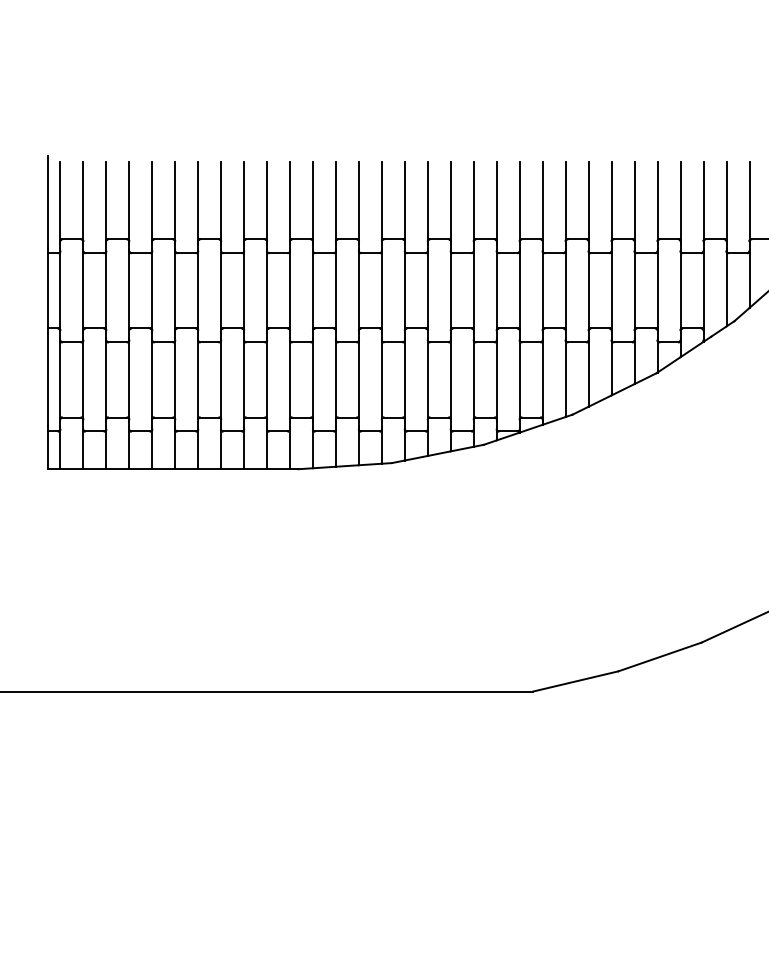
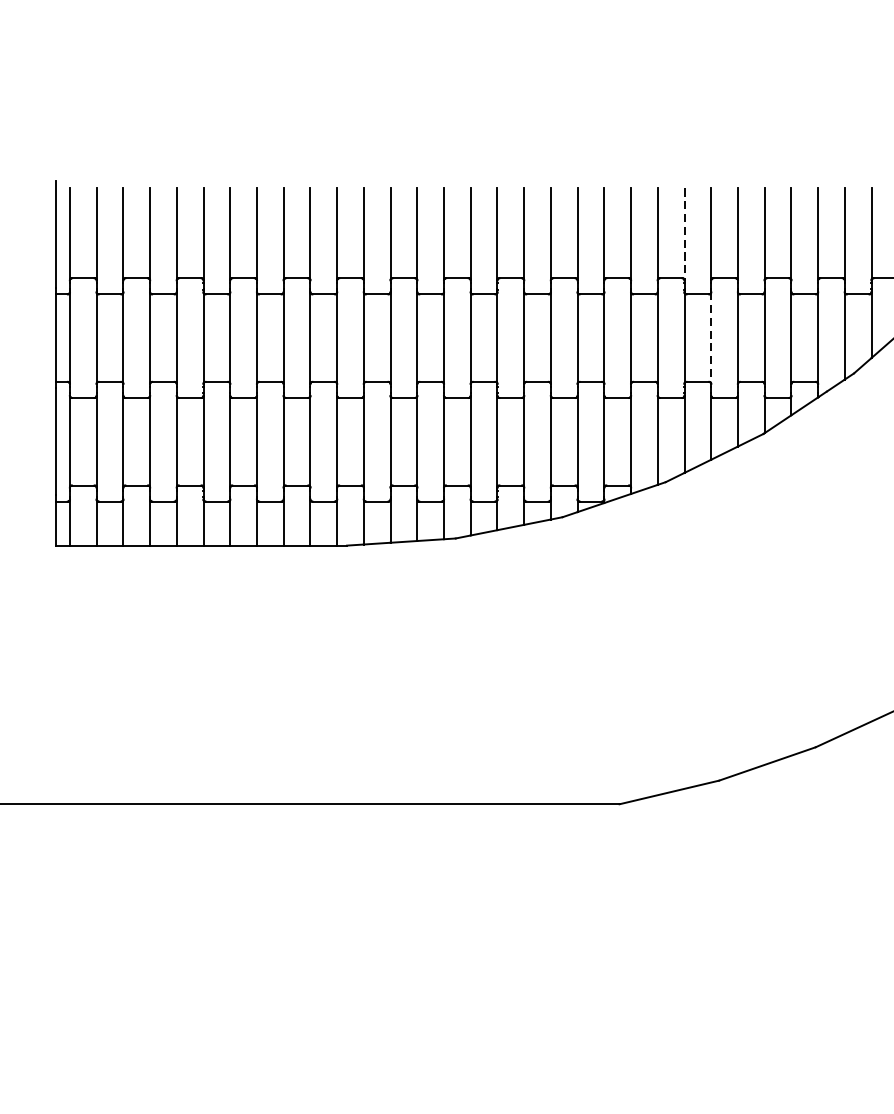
line: (588, 201) -> (684, 234), solid -> dashed
line: (611, 290) -> (710, 337), solid -> dashed

